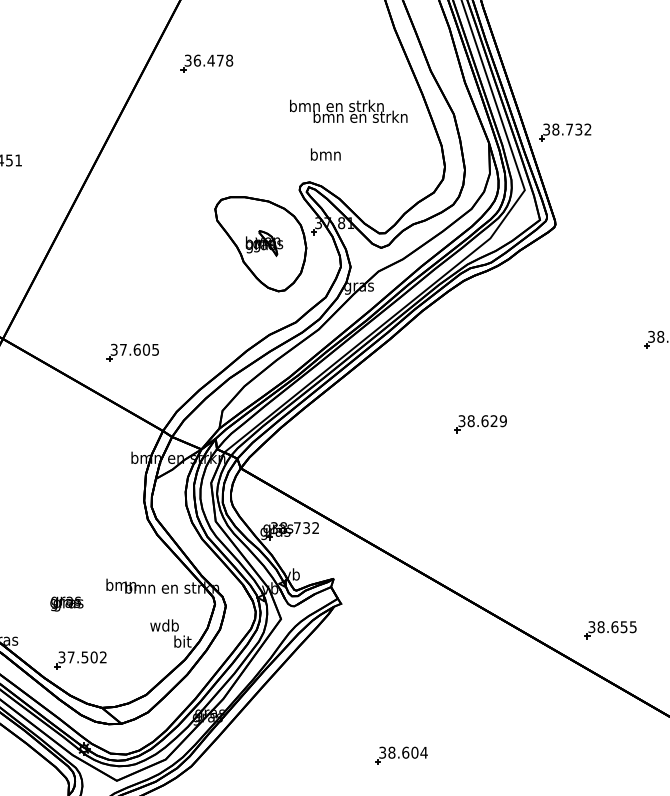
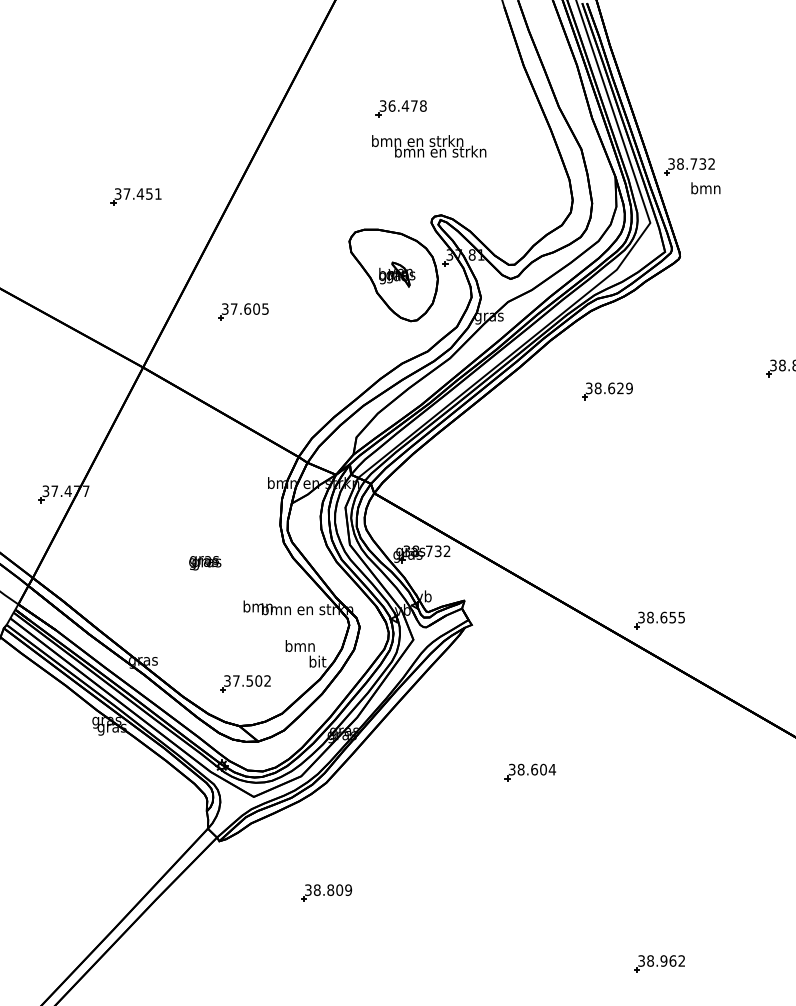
part: (206, 63) -> (400, 108), moved
text: (349, 111) -> (429, 146), moved
text: (325, 154) -> (705, 188), moved
part: (133, 352) -> (243, 311), moved
part: (480, 424) -> (607, 391), moved
text: (67, 604) -> (205, 563), moved
text: (163, 624) -> (299, 645), wdb -> bmn
part: (610, 630) -> (659, 620), moved
part: (80, 659) -> (245, 683), moved

